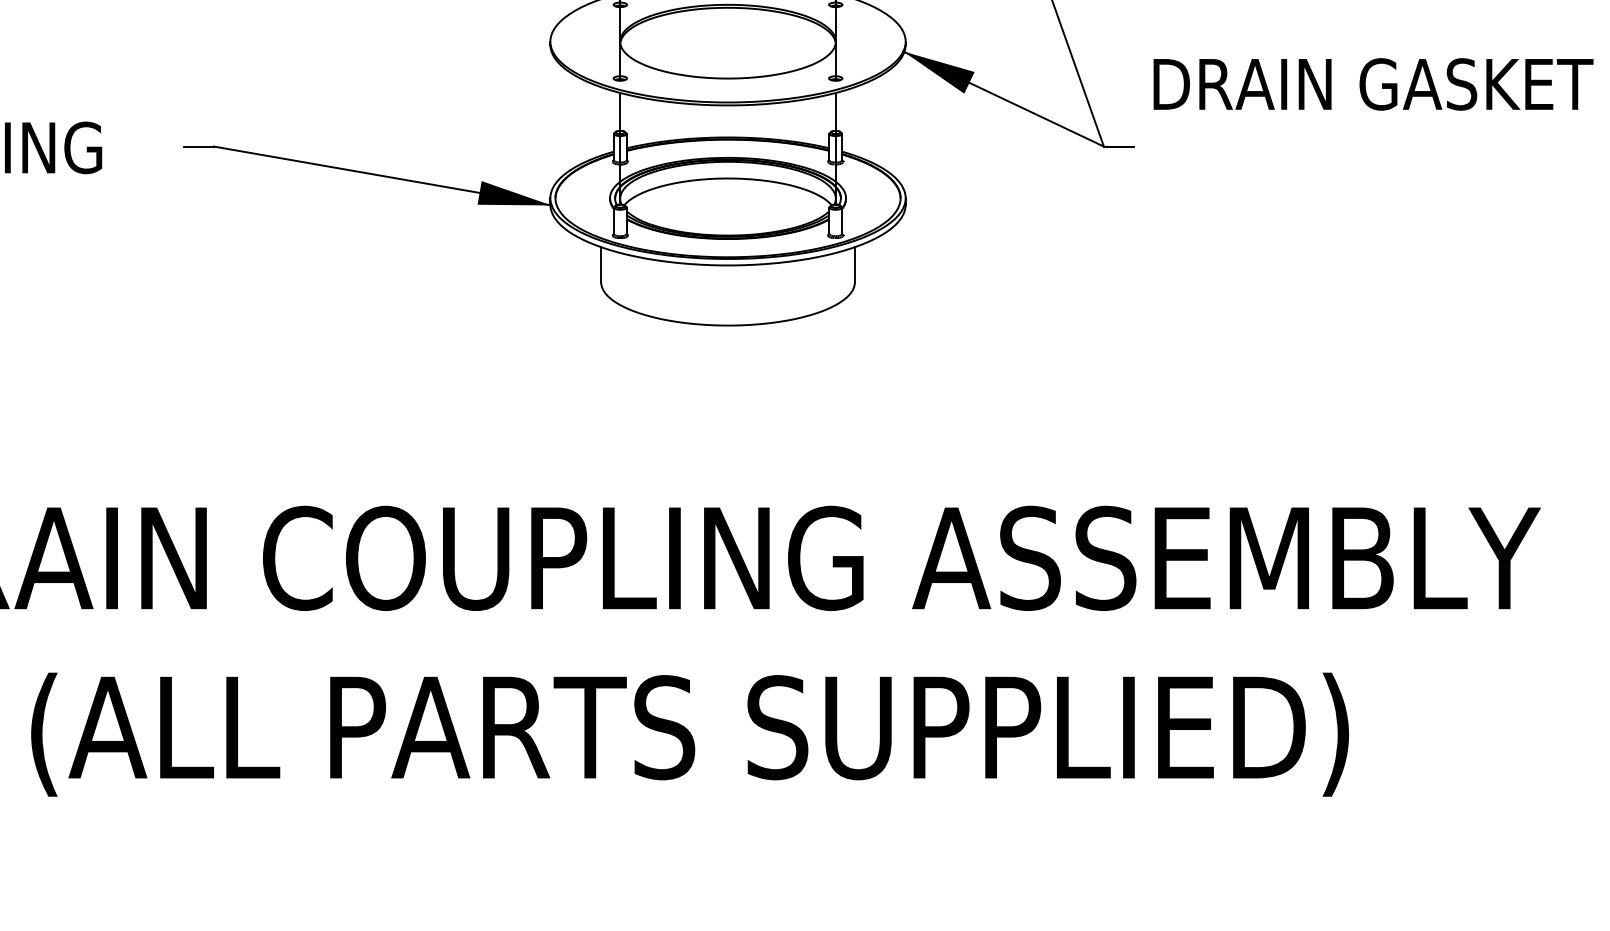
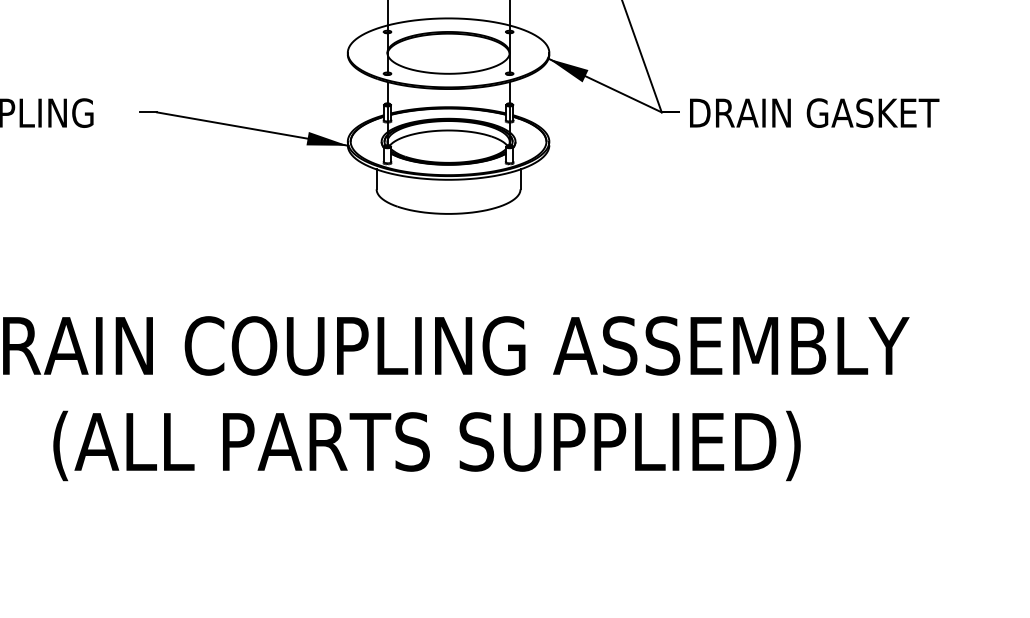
text: (1373, 83) -> (814, 112), moved

